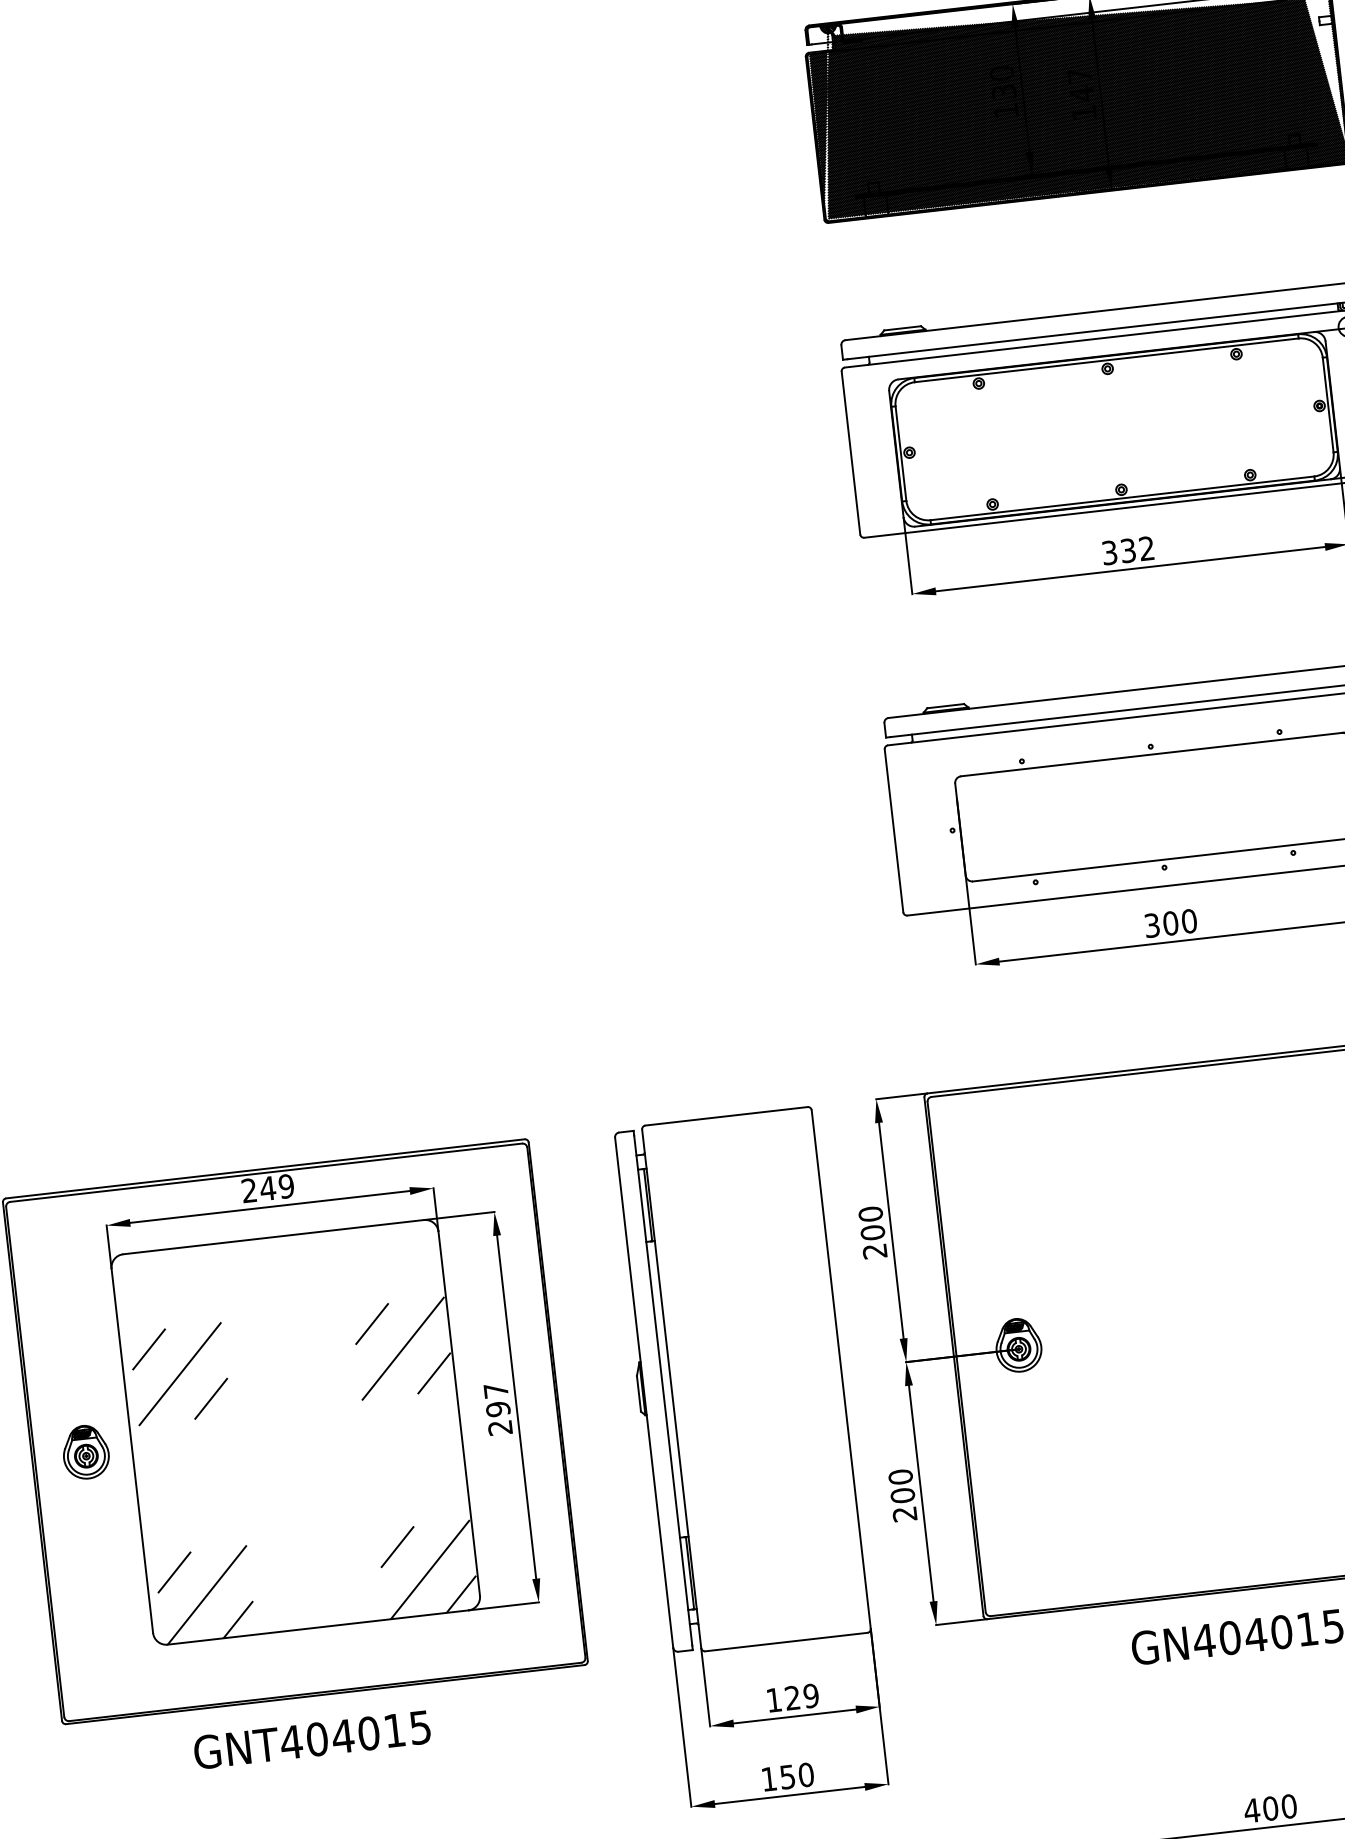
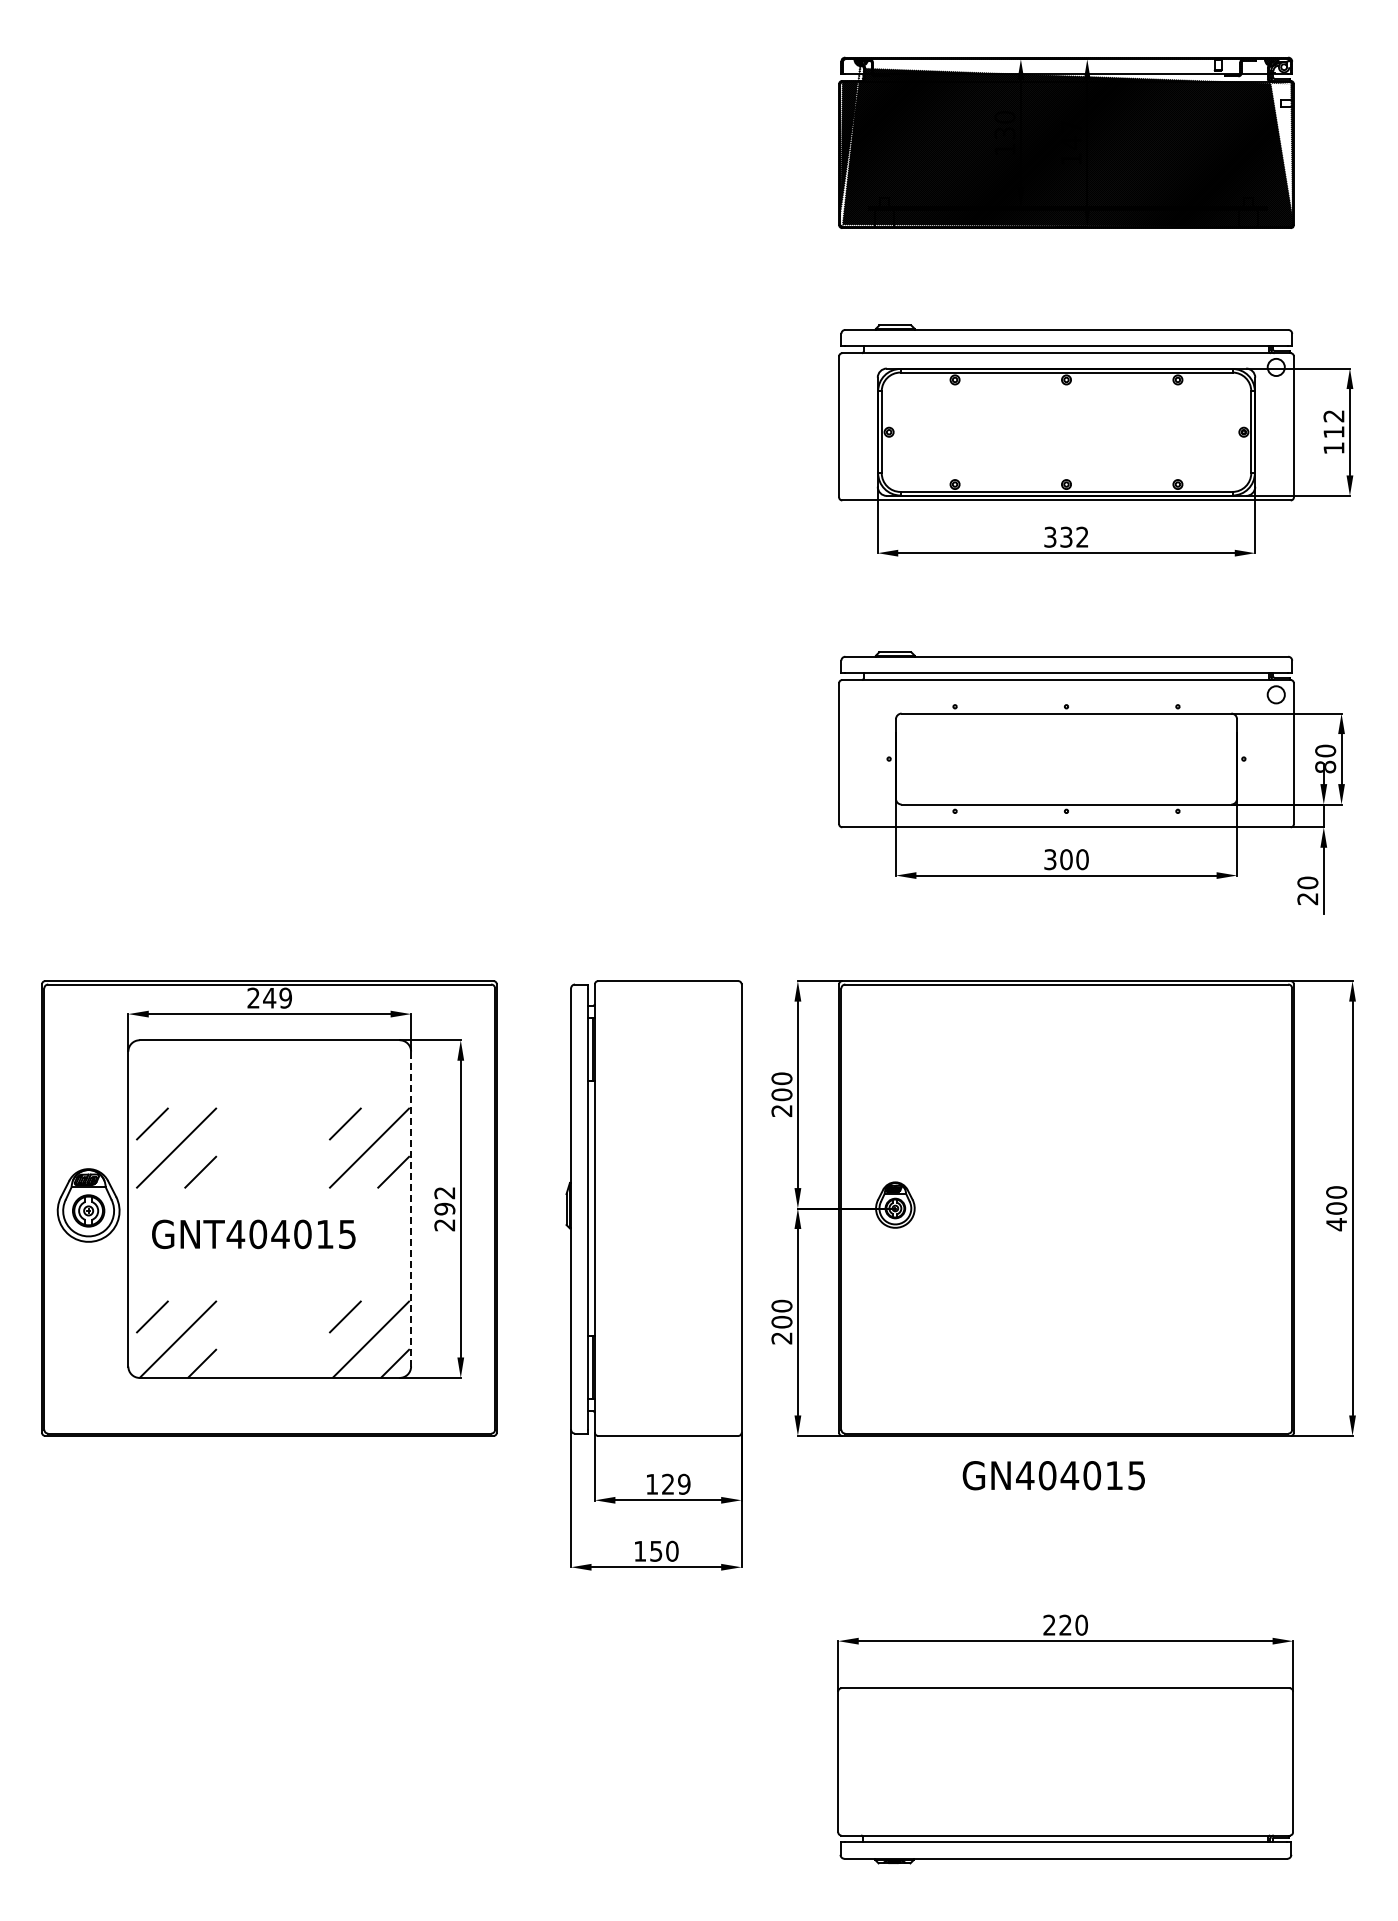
text: (495, 1391) -> (444, 1193), 297 -> 292
line: (459, 1414) -> (411, 1209), solid -> dashed
part: (85, 1452) -> (88, 1205), size x1.6
text: (311, 1740) -> (253, 1234), moved
text: (1260, 1808) -> (1056, 1624), 400 -> 220

